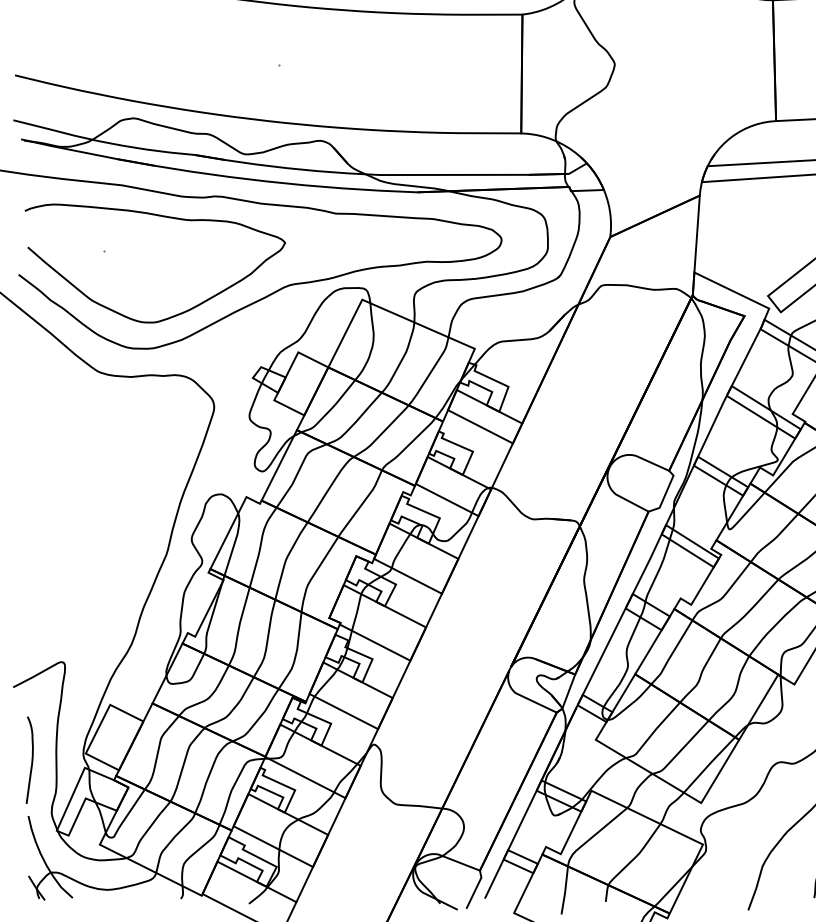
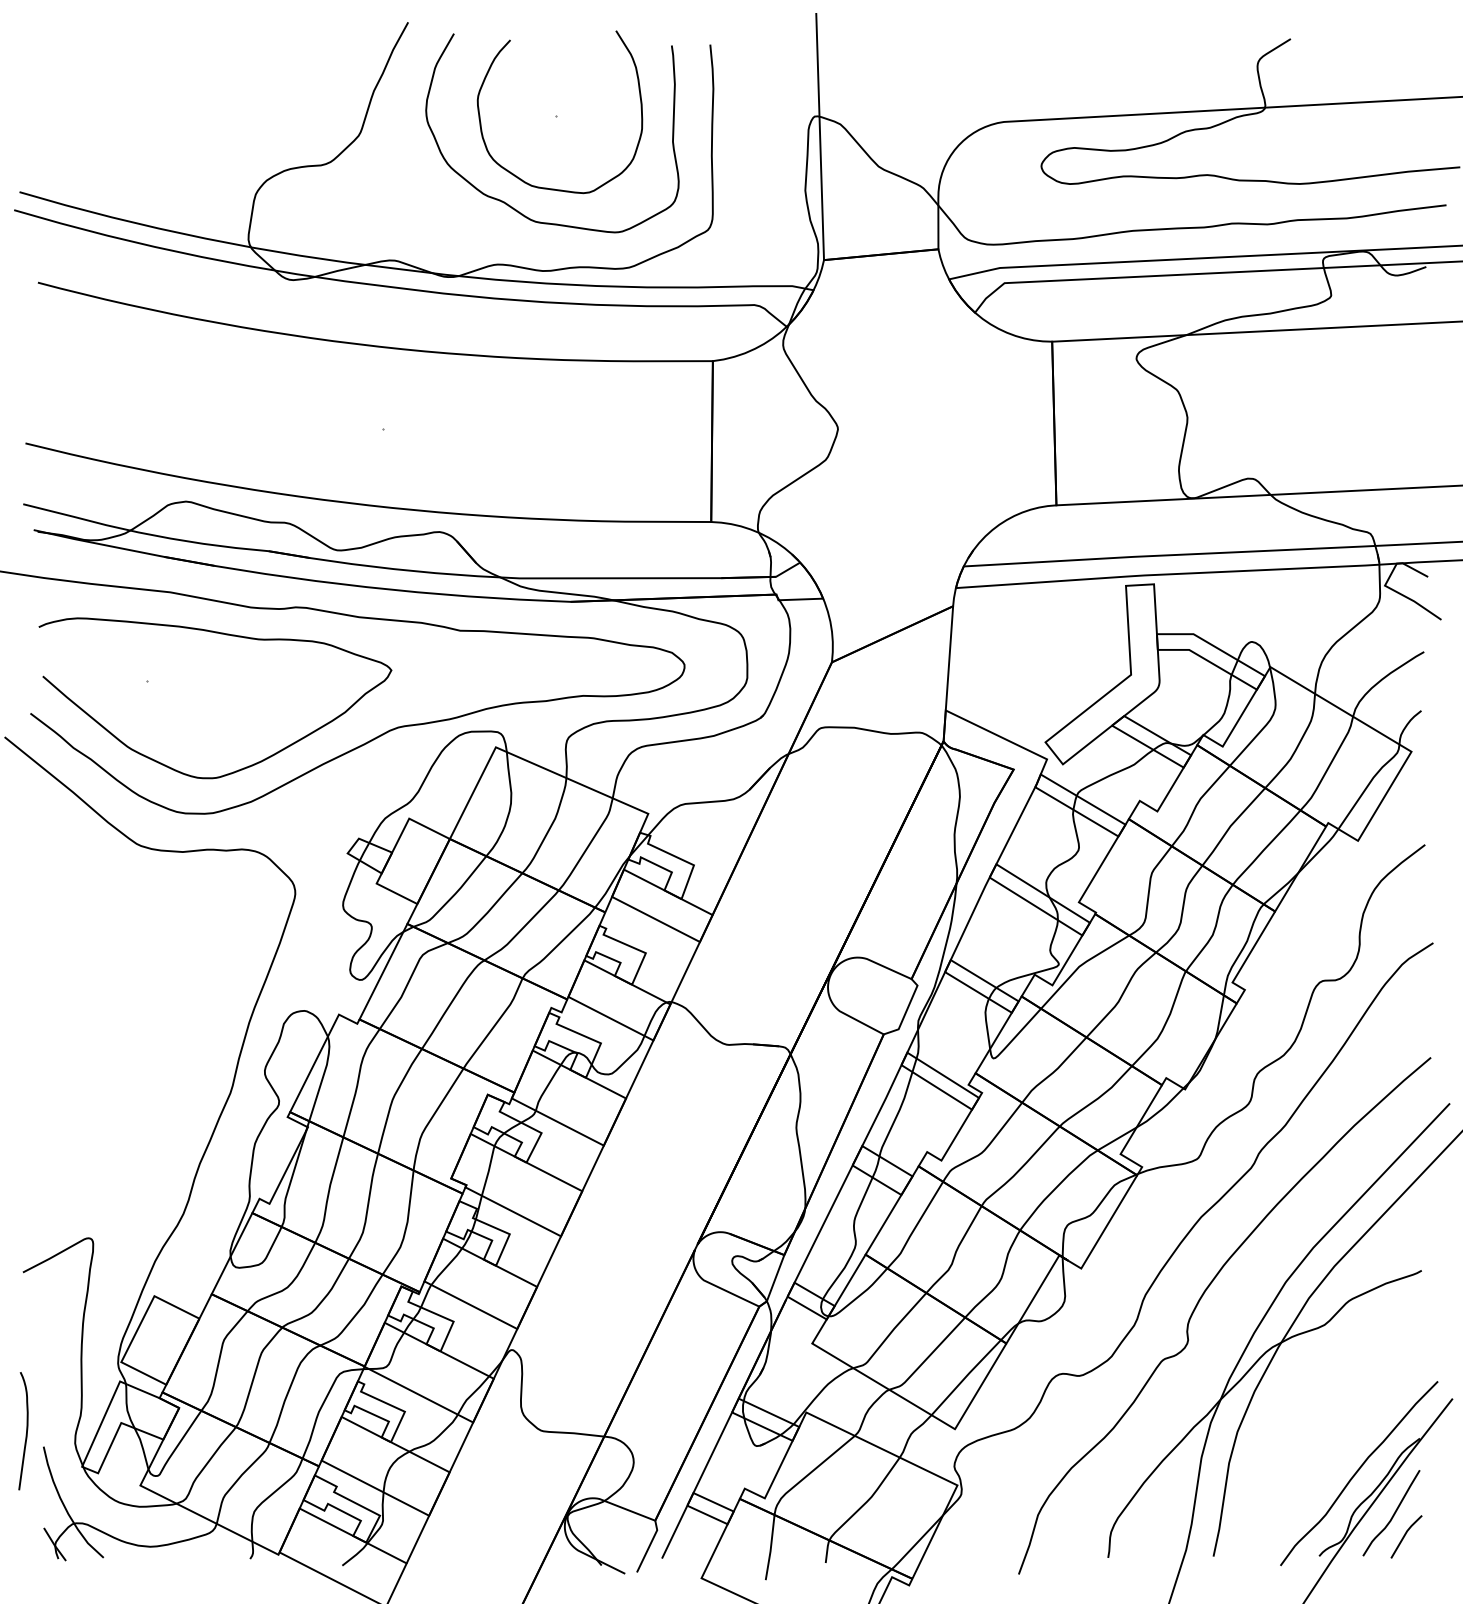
curve: (32, 760) -> (26, 1431), moved

